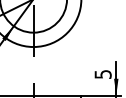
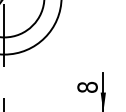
text: (102, 73) -> (86, 86), 5 -> 8

